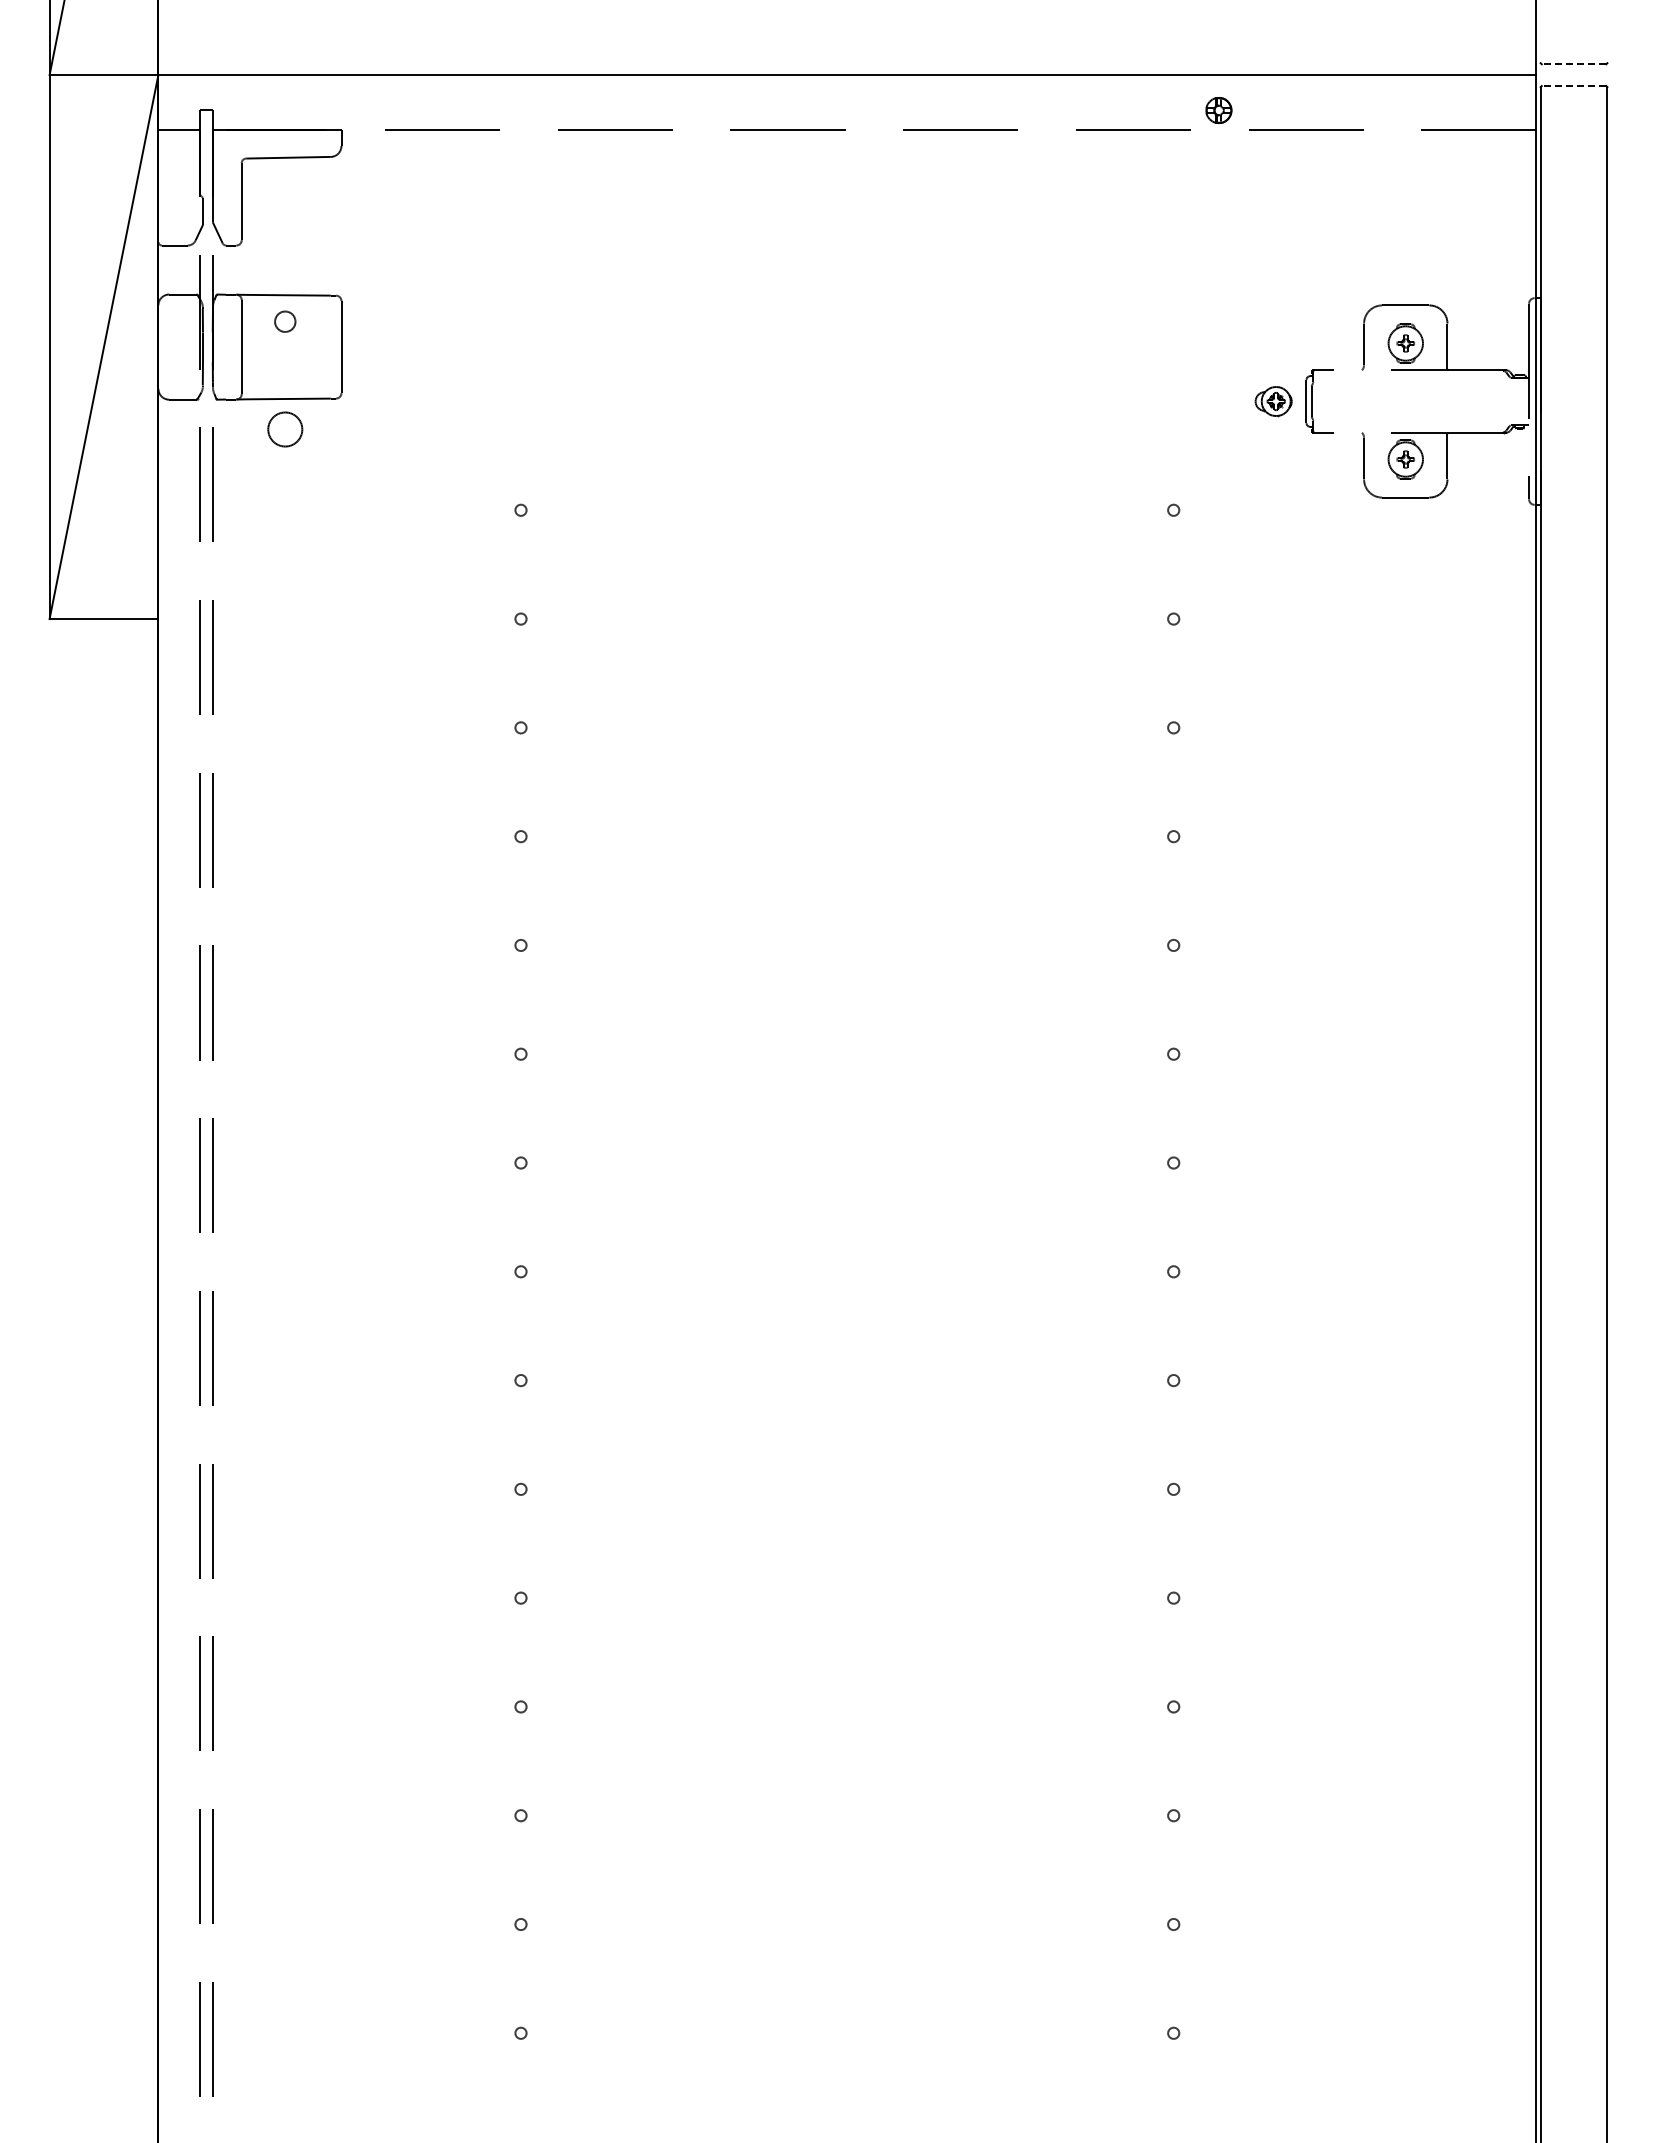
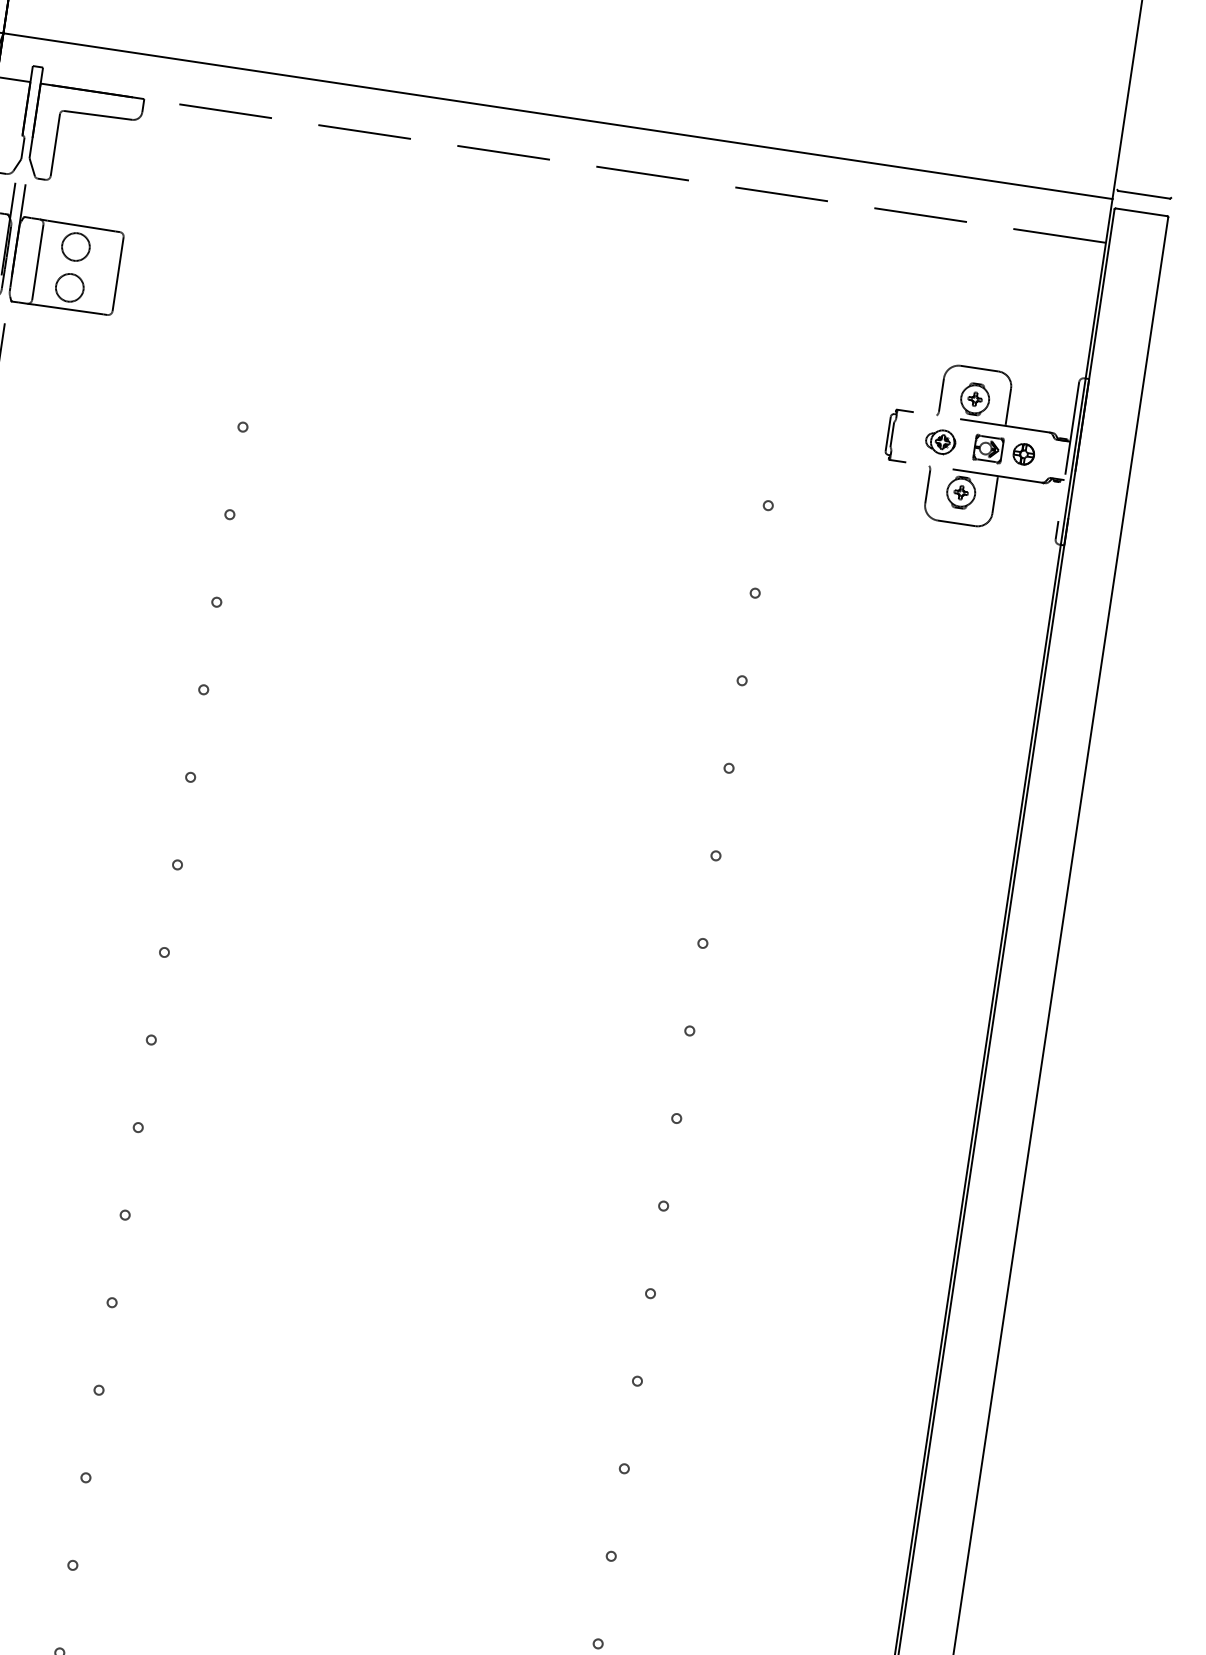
line: (1573, 64) -> (1143, 194), dashed -> solid
line: (1573, 86) -> (1141, 212), dashed -> solid
part: (1218, 110) -> (1023, 454), moved
circle: (285, 321) -> (76, 246), size x1.67
part: (1273, 401) -> (940, 441), moved
part: (1430, 401) -> (988, 448), added
circle: (285, 429) -> (70, 287), moved

